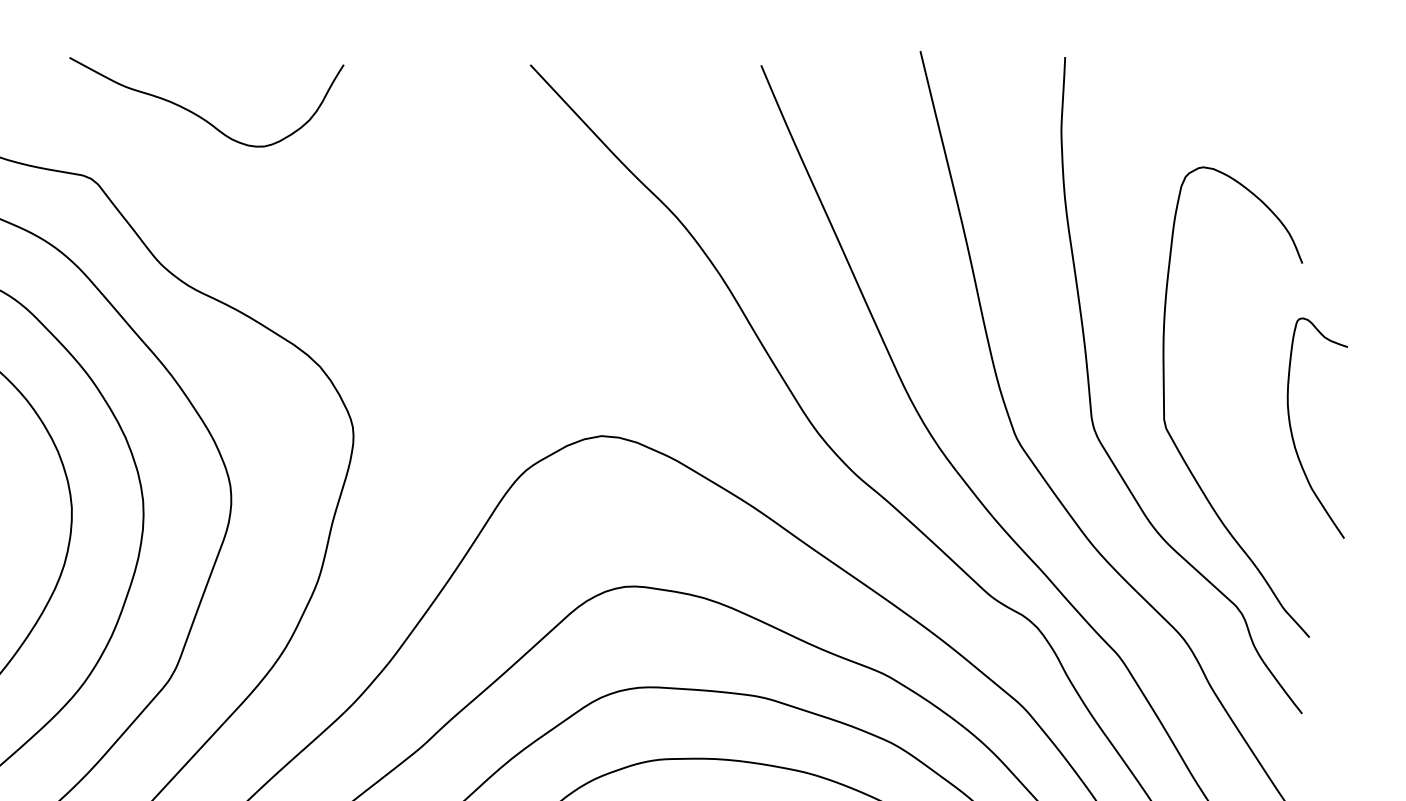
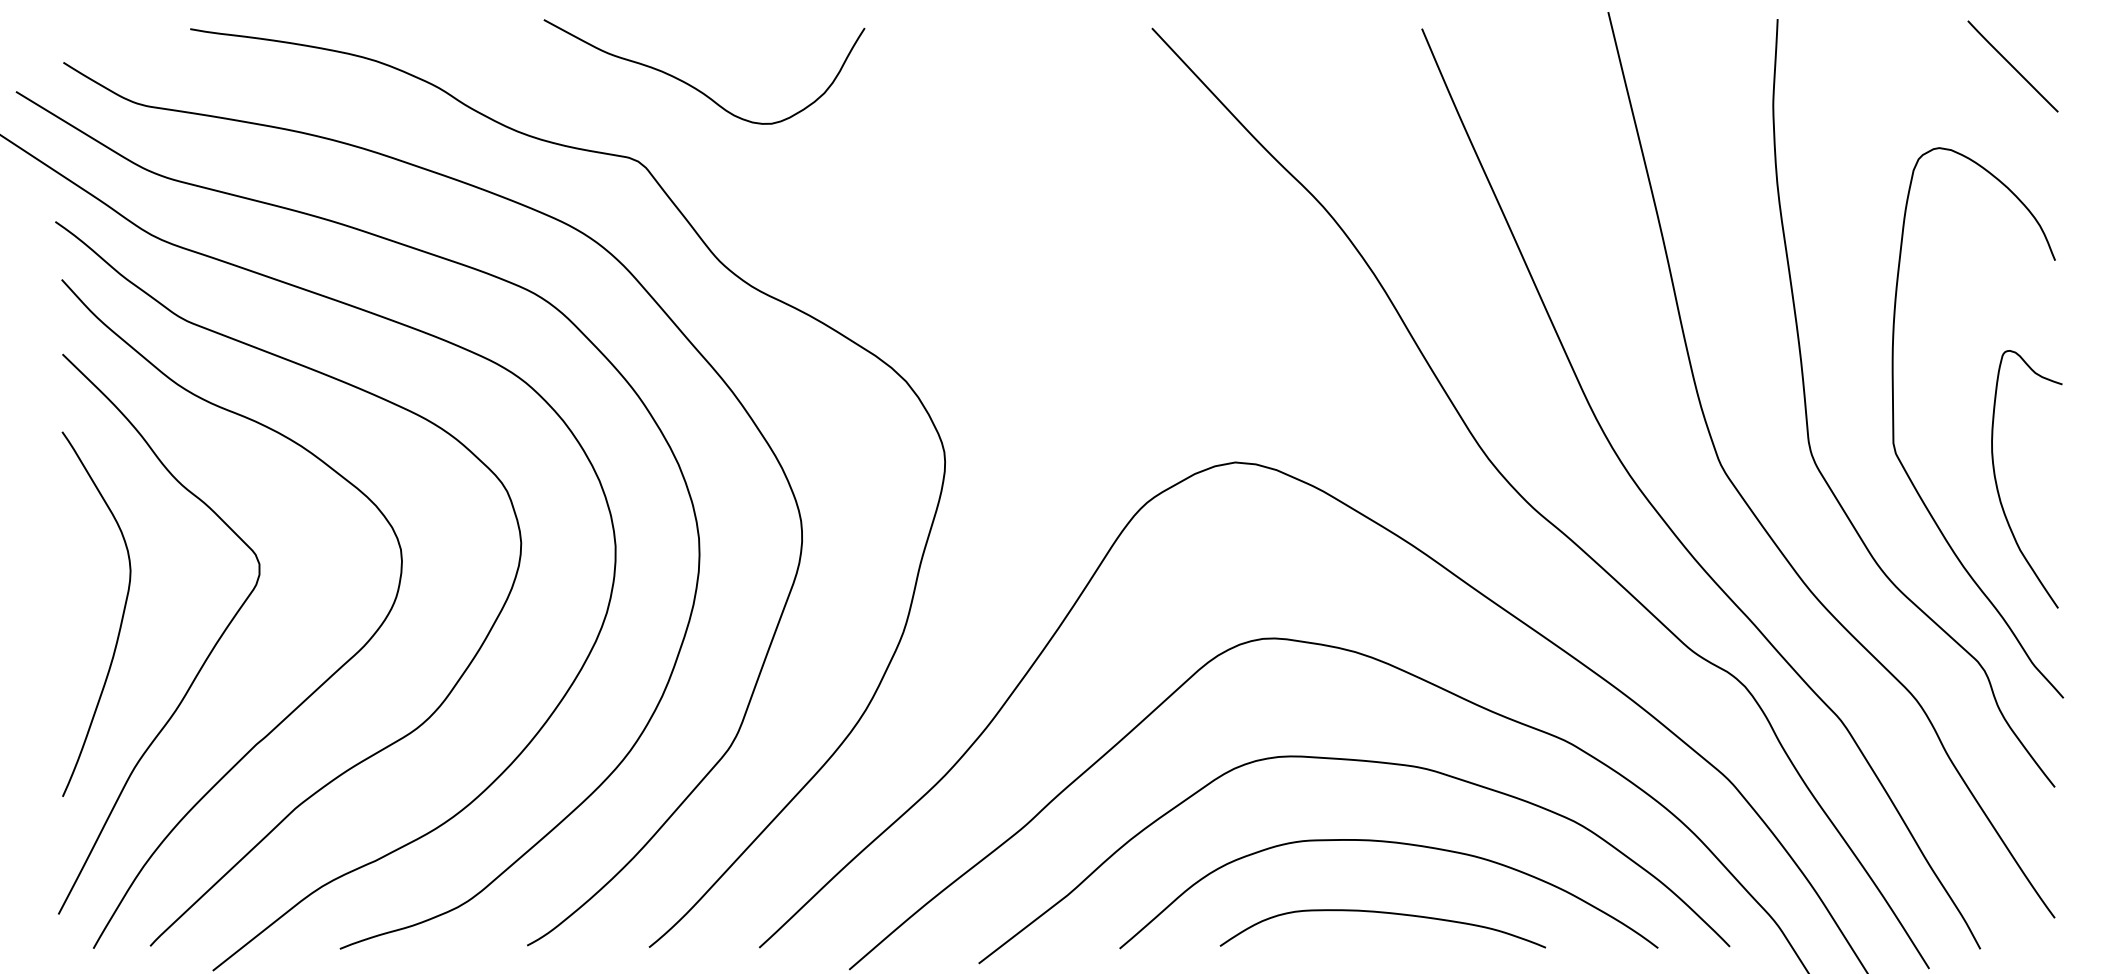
line: (1265, 97) -> (2012, 66), added
curve: (199, 115) -> (695, 87), moved
curve: (1292, 431) -> (1997, 483), moved

